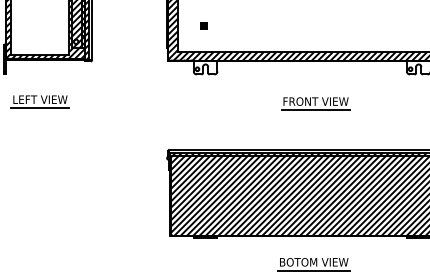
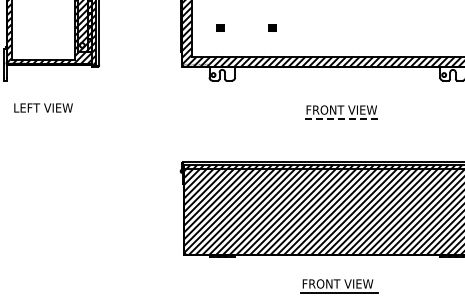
part: (251, 25) -> (272, 27), added
line: (40, 108) -> (43, 117), removed
line: (316, 110) -> (342, 119), solid -> dashed
text: (314, 261) -> (340, 283), BOTOM VIEW -> FRONT VIEW

